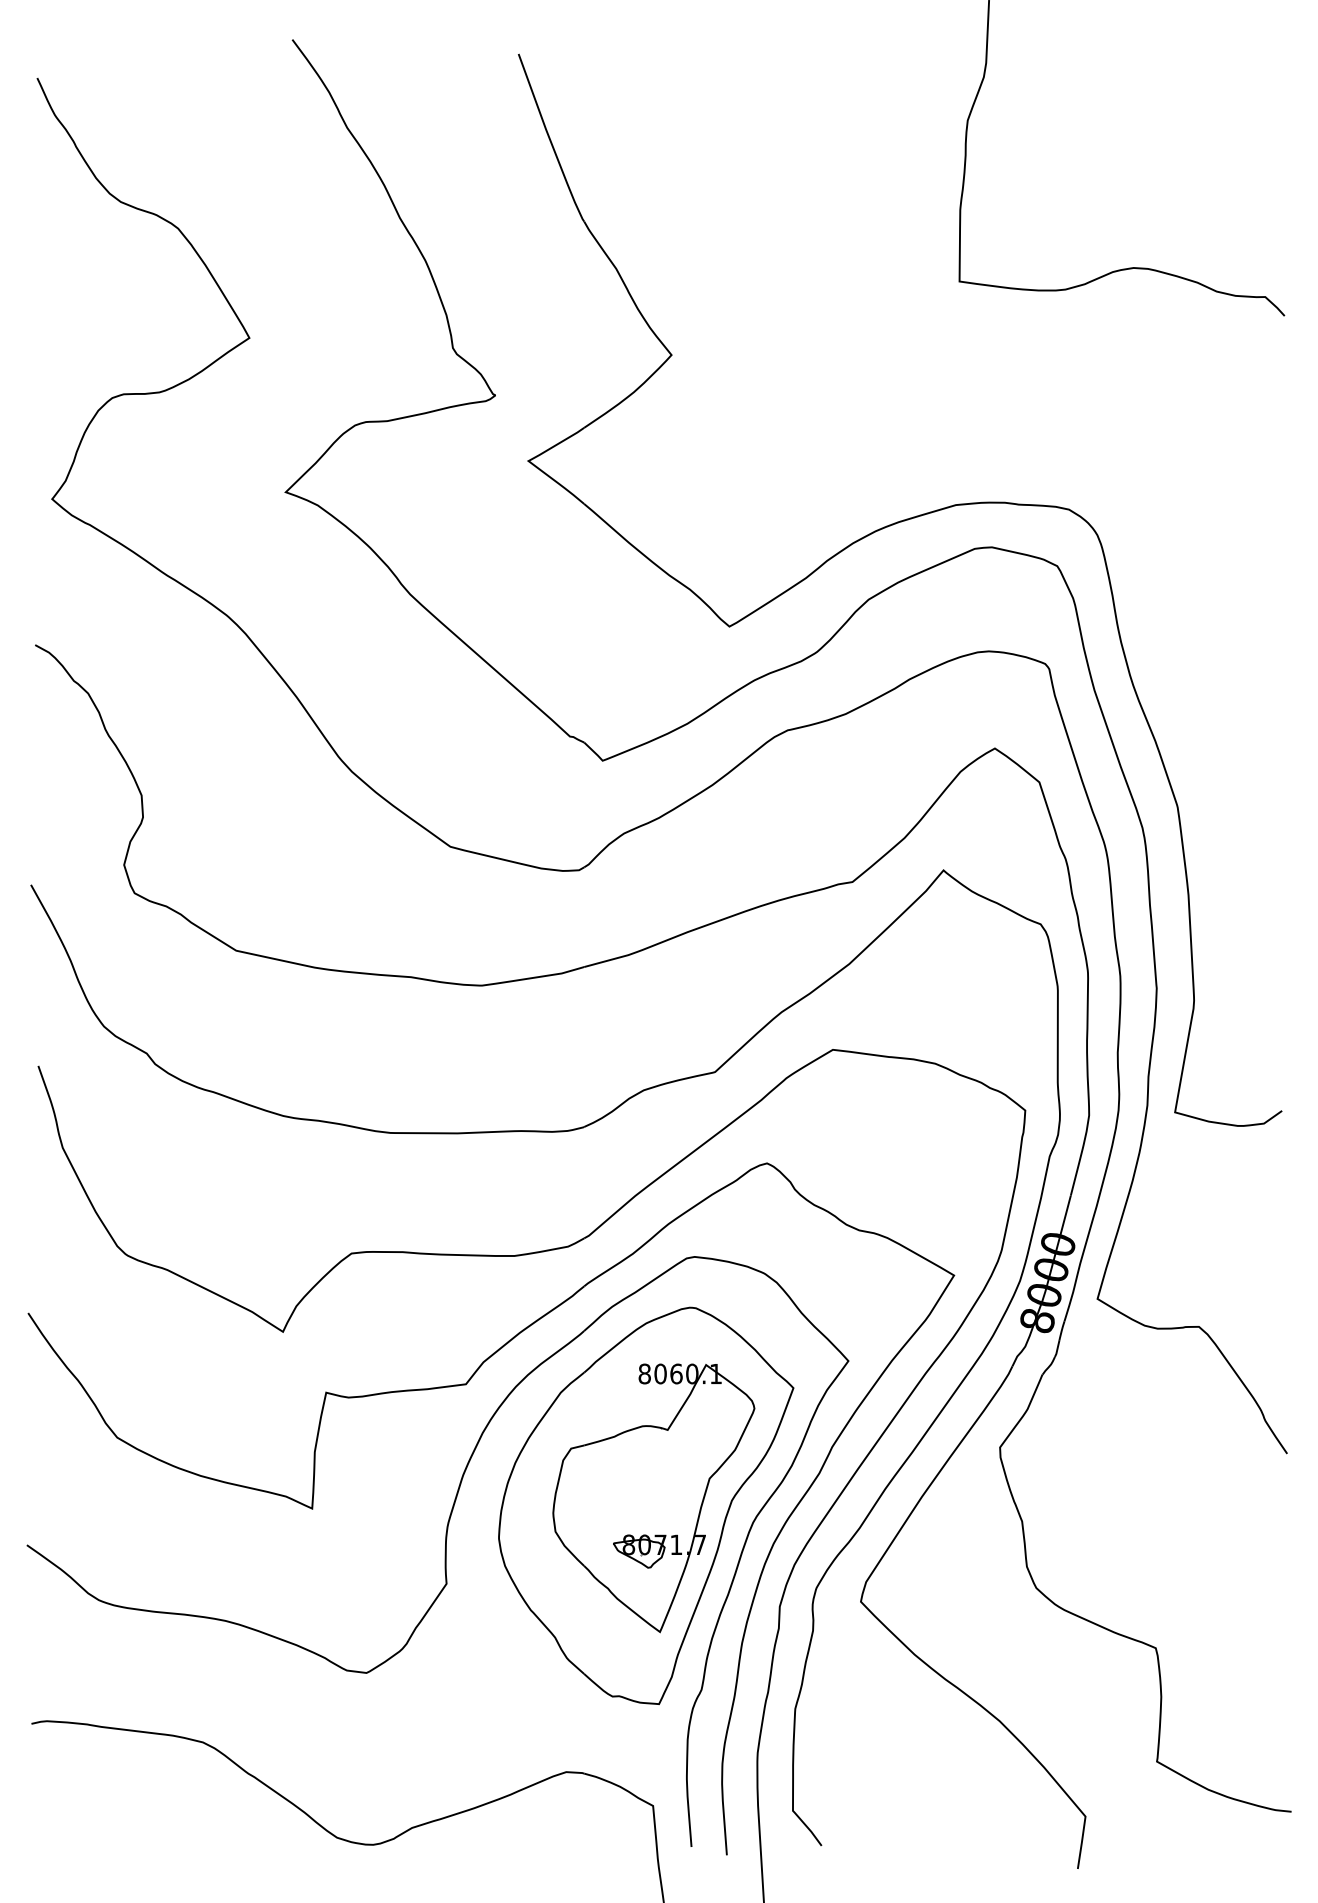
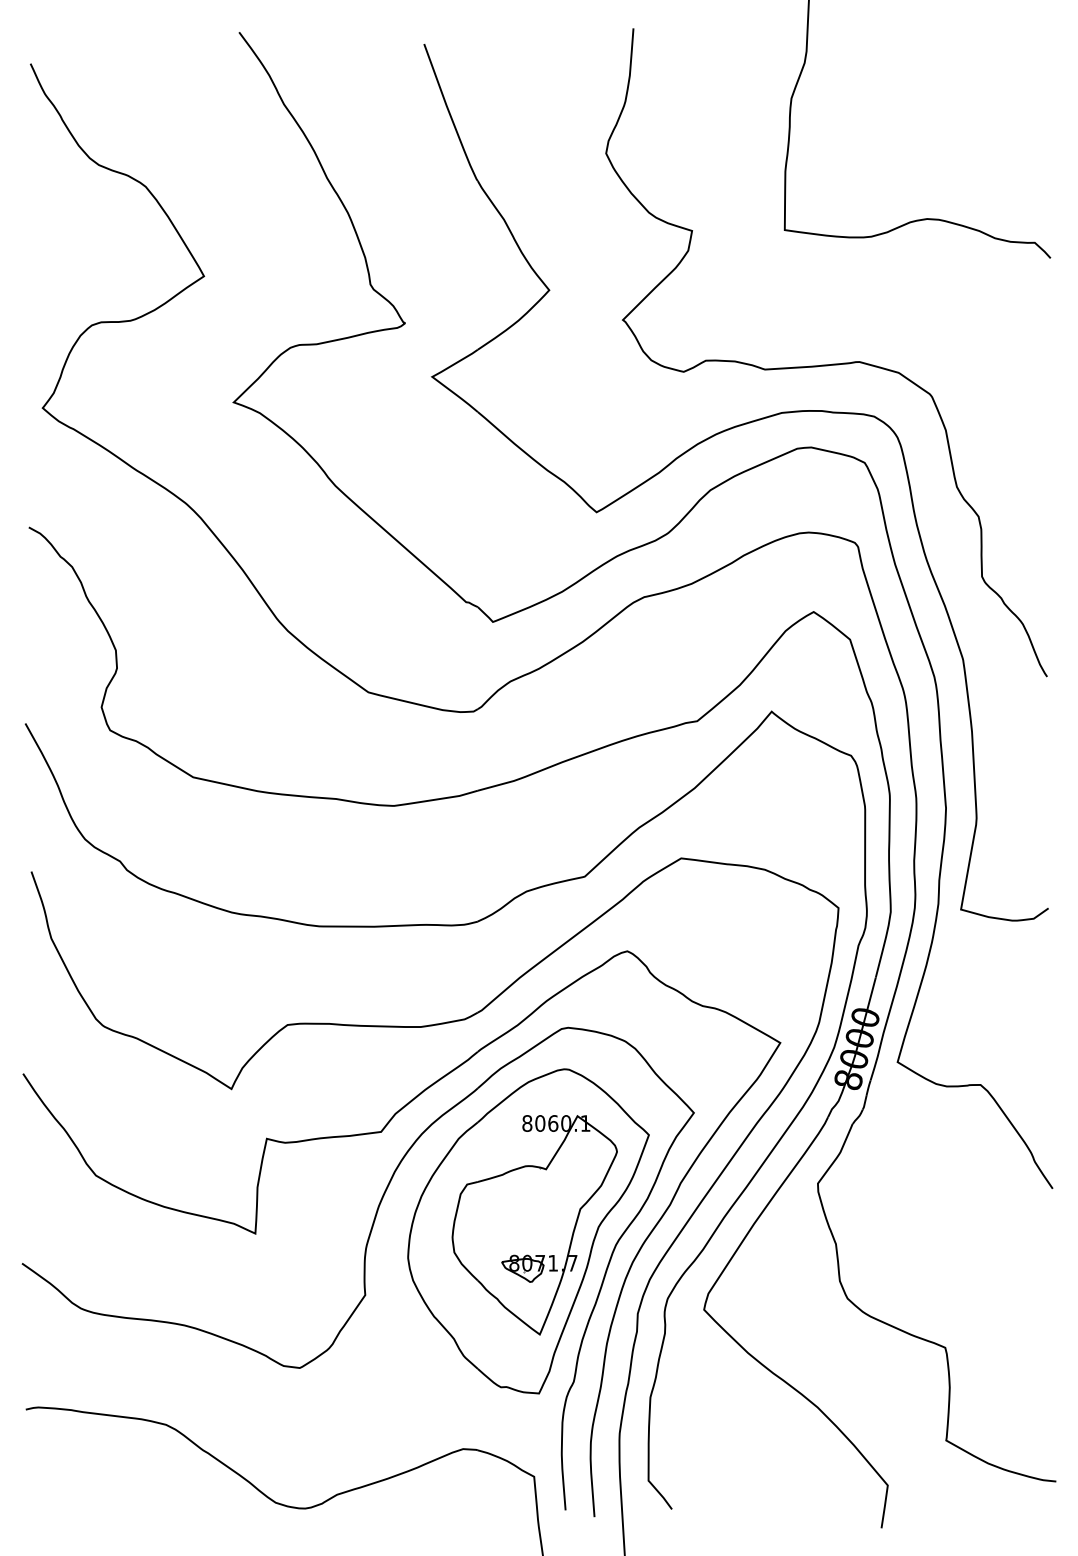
curve: (1011, 445) -> (827, 364), added

